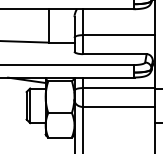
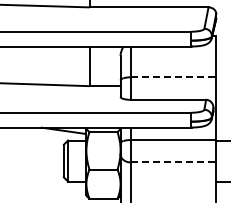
line: (119, 35) -> (173, 77), solid -> dashed
line: (119, 107) -> (173, 162), solid -> dashed

